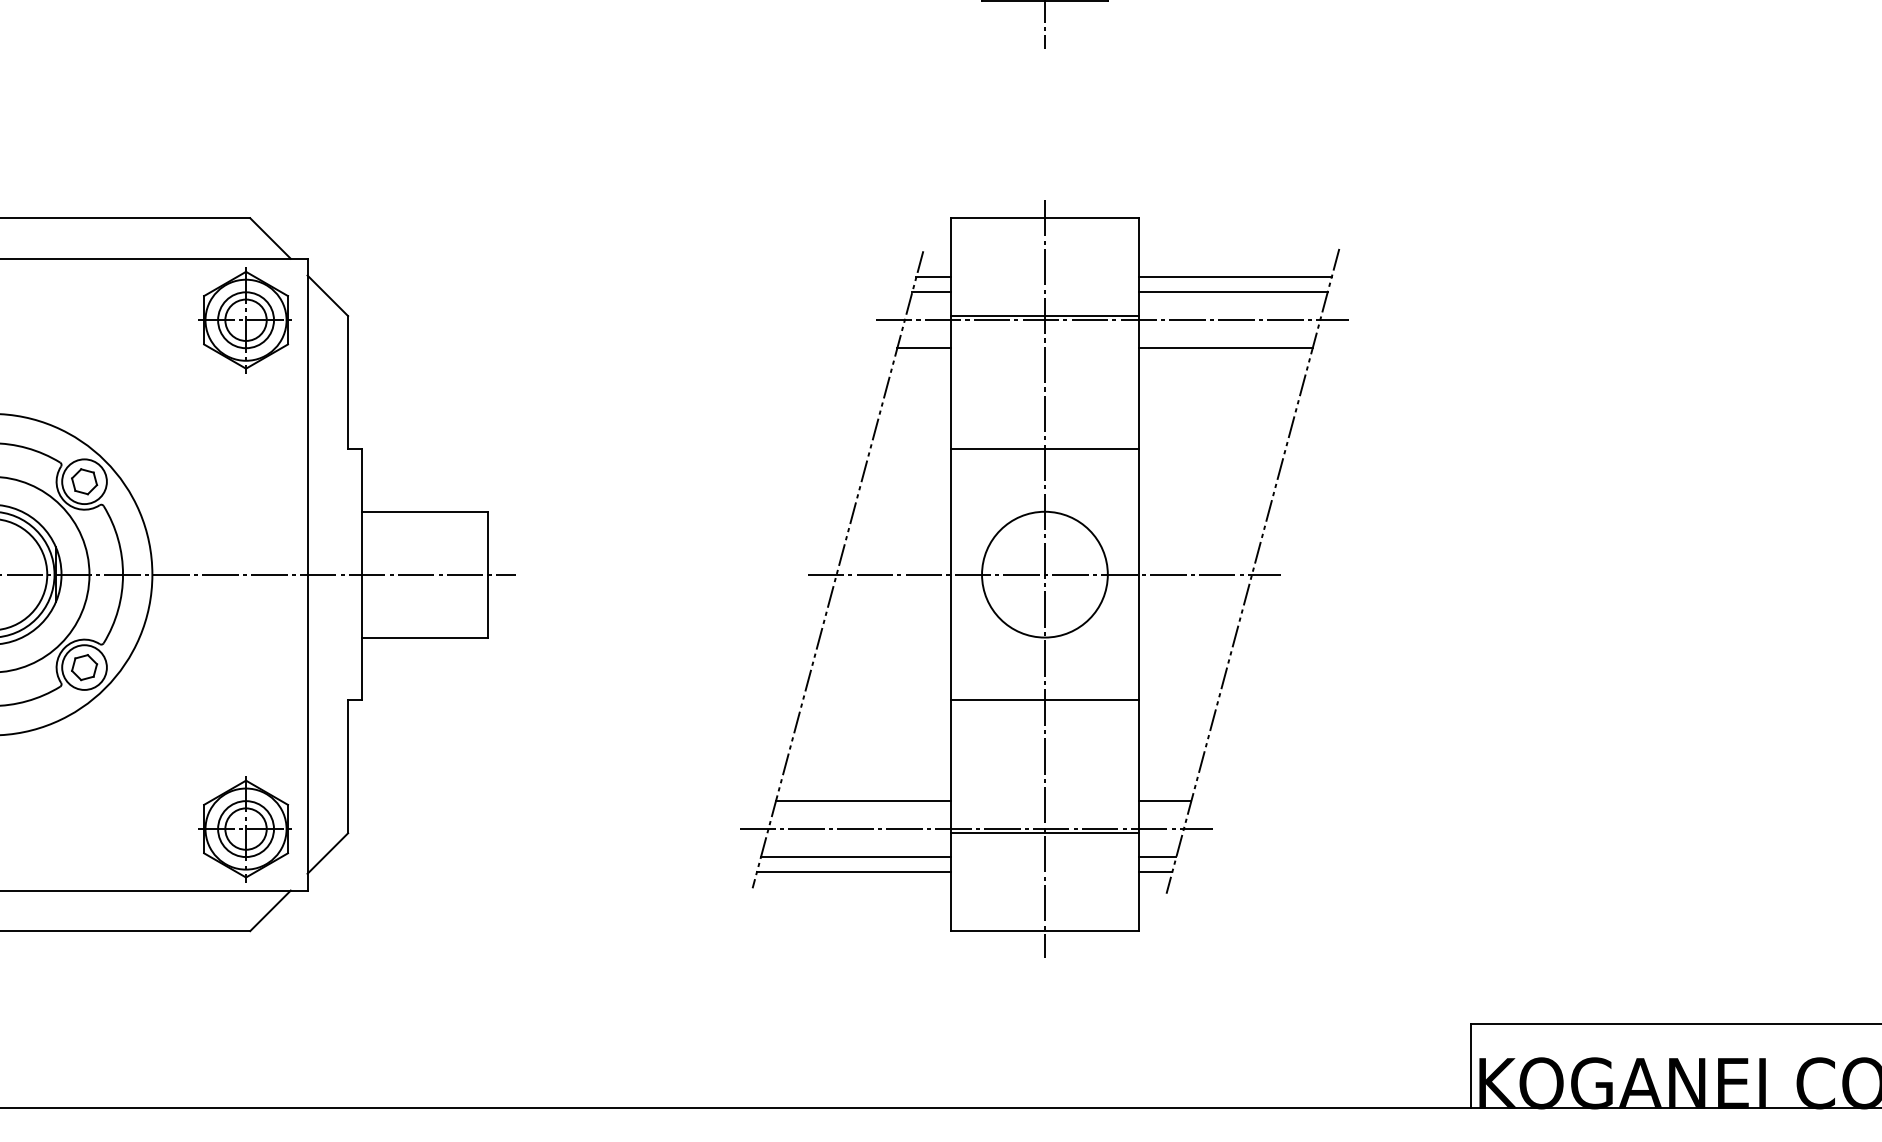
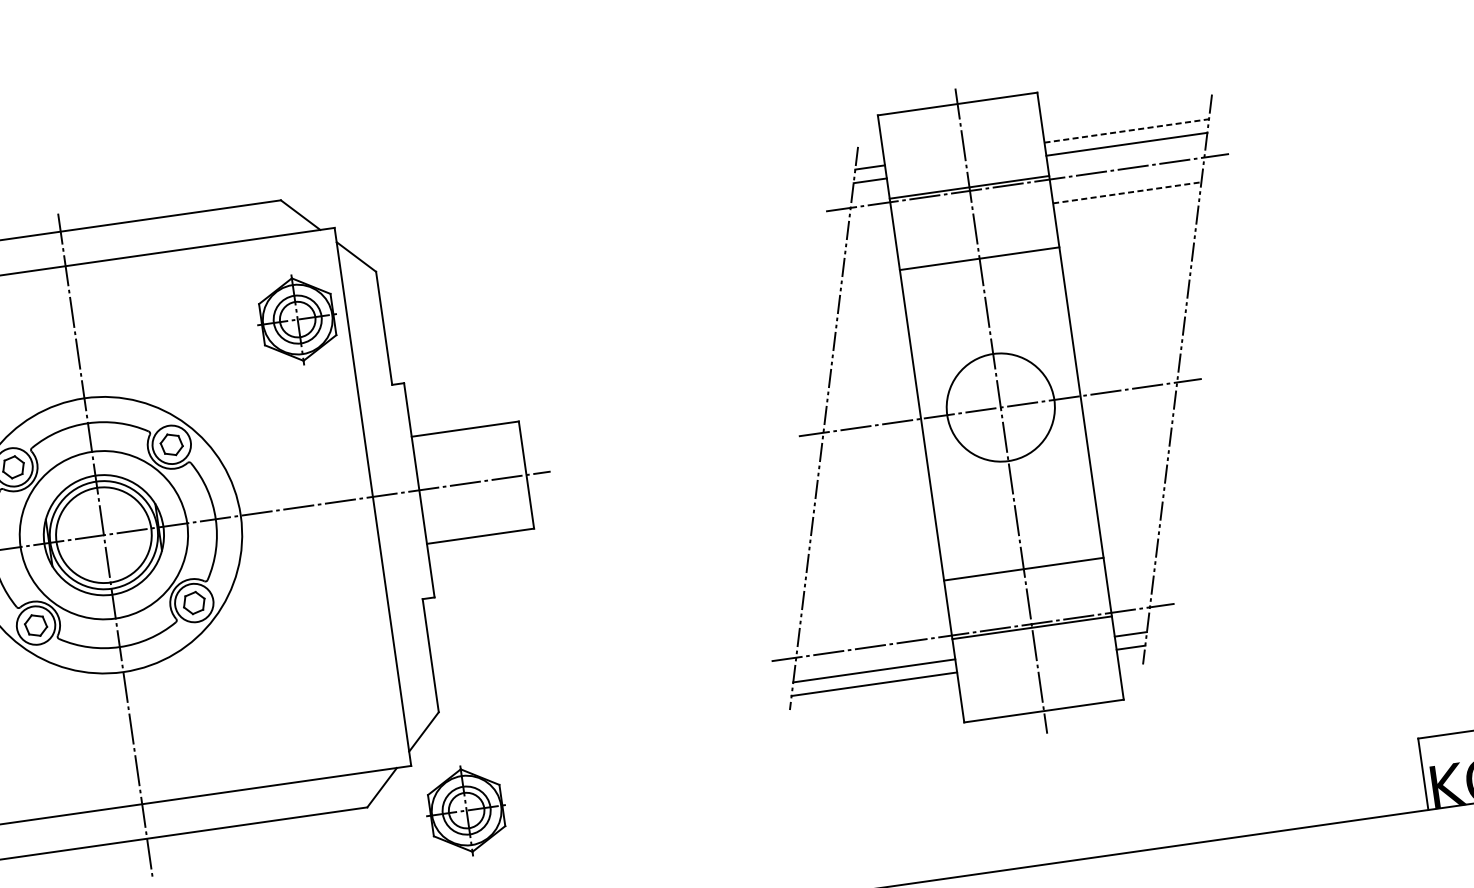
line: (1235, 276) -> (1126, 130), solid -> dashed
part: (244, 320) -> (296, 320), moved
line: (924, 348) -> (870, 229), removed
line: (1226, 348) -> (1128, 192), solid -> dashed
line: (1044, 448) -> (979, 258), moved
line: (1044, 700) -> (1023, 569), moved
line: (863, 801) -> (873, 622), removed
line: (1164, 801) -> (1130, 586), removed
part: (244, 829) -> (465, 811), moved

